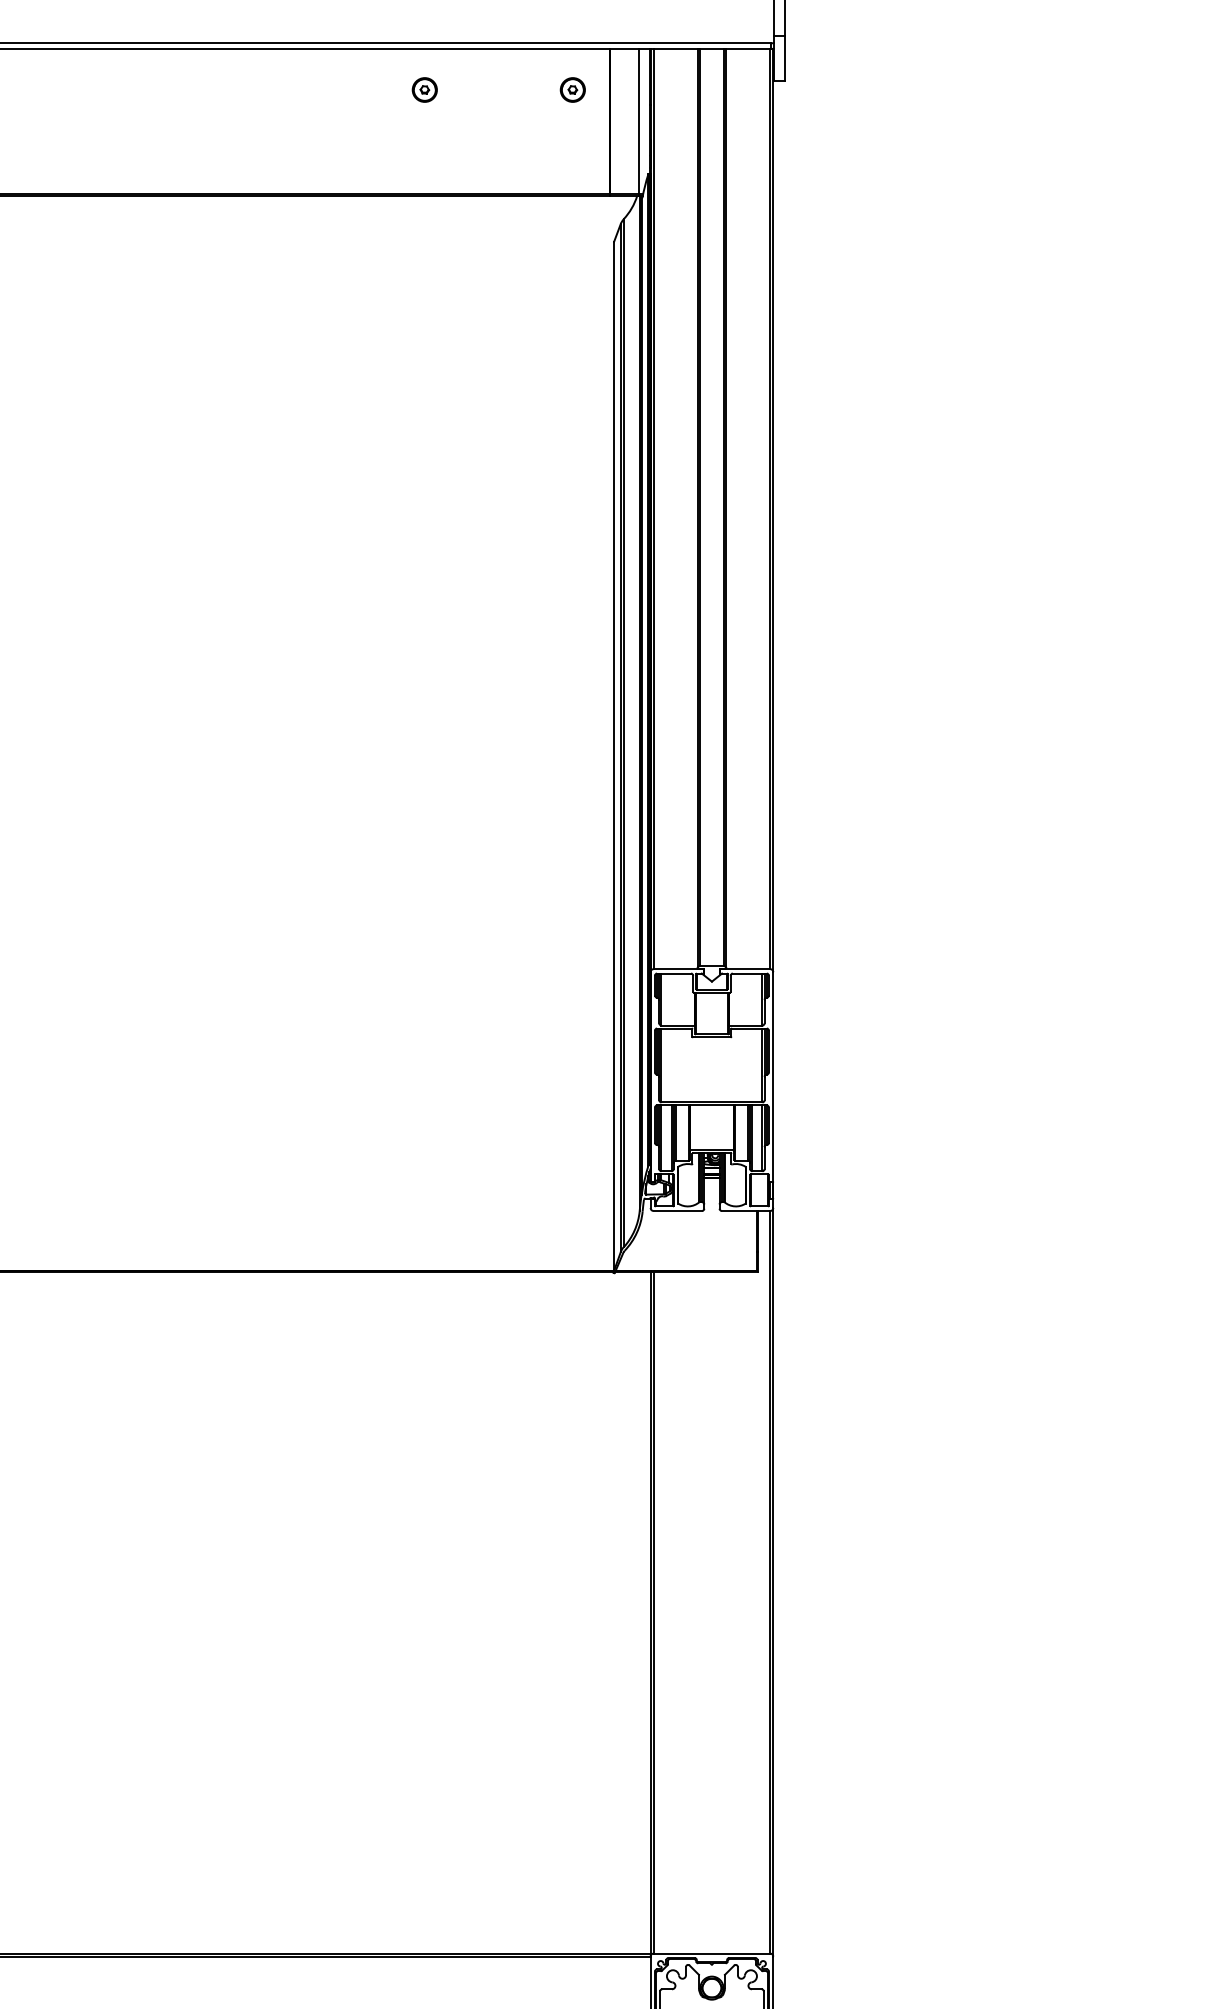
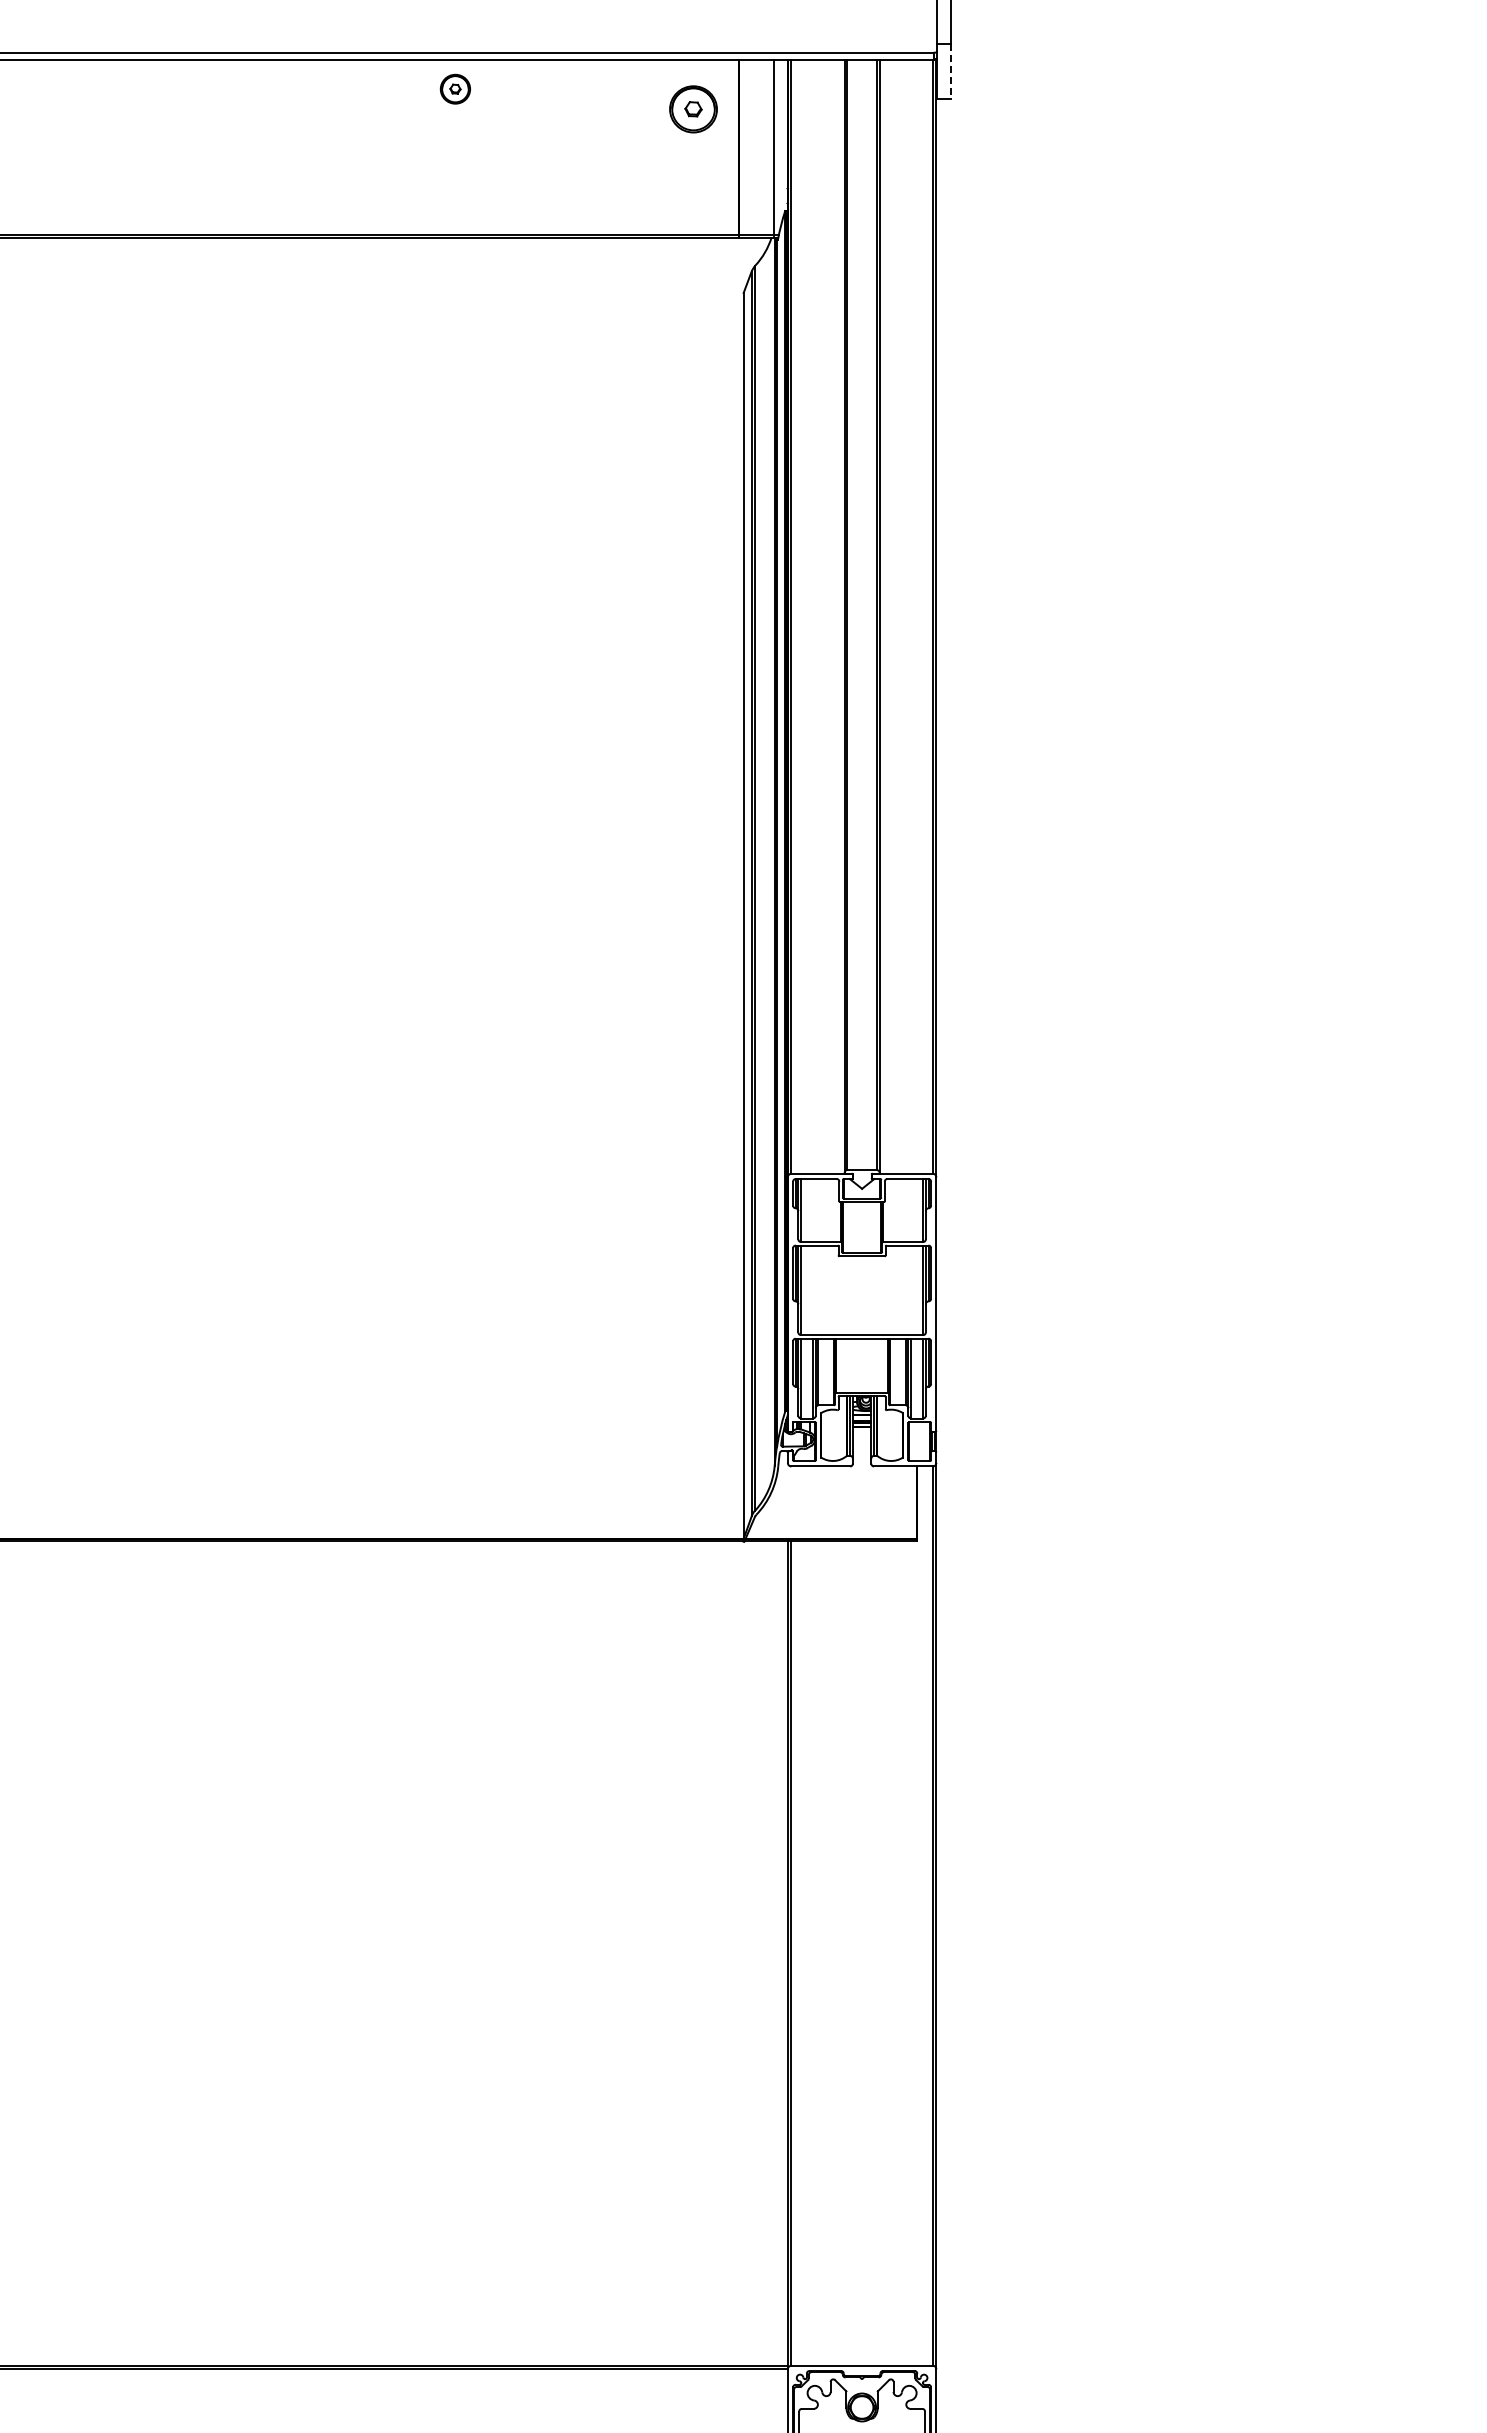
line: (784, 58) -> (950, 71), solid -> dashed
part: (424, 89) -> (454, 88), moved
part: (572, 89) -> (693, 108), size x1.6

